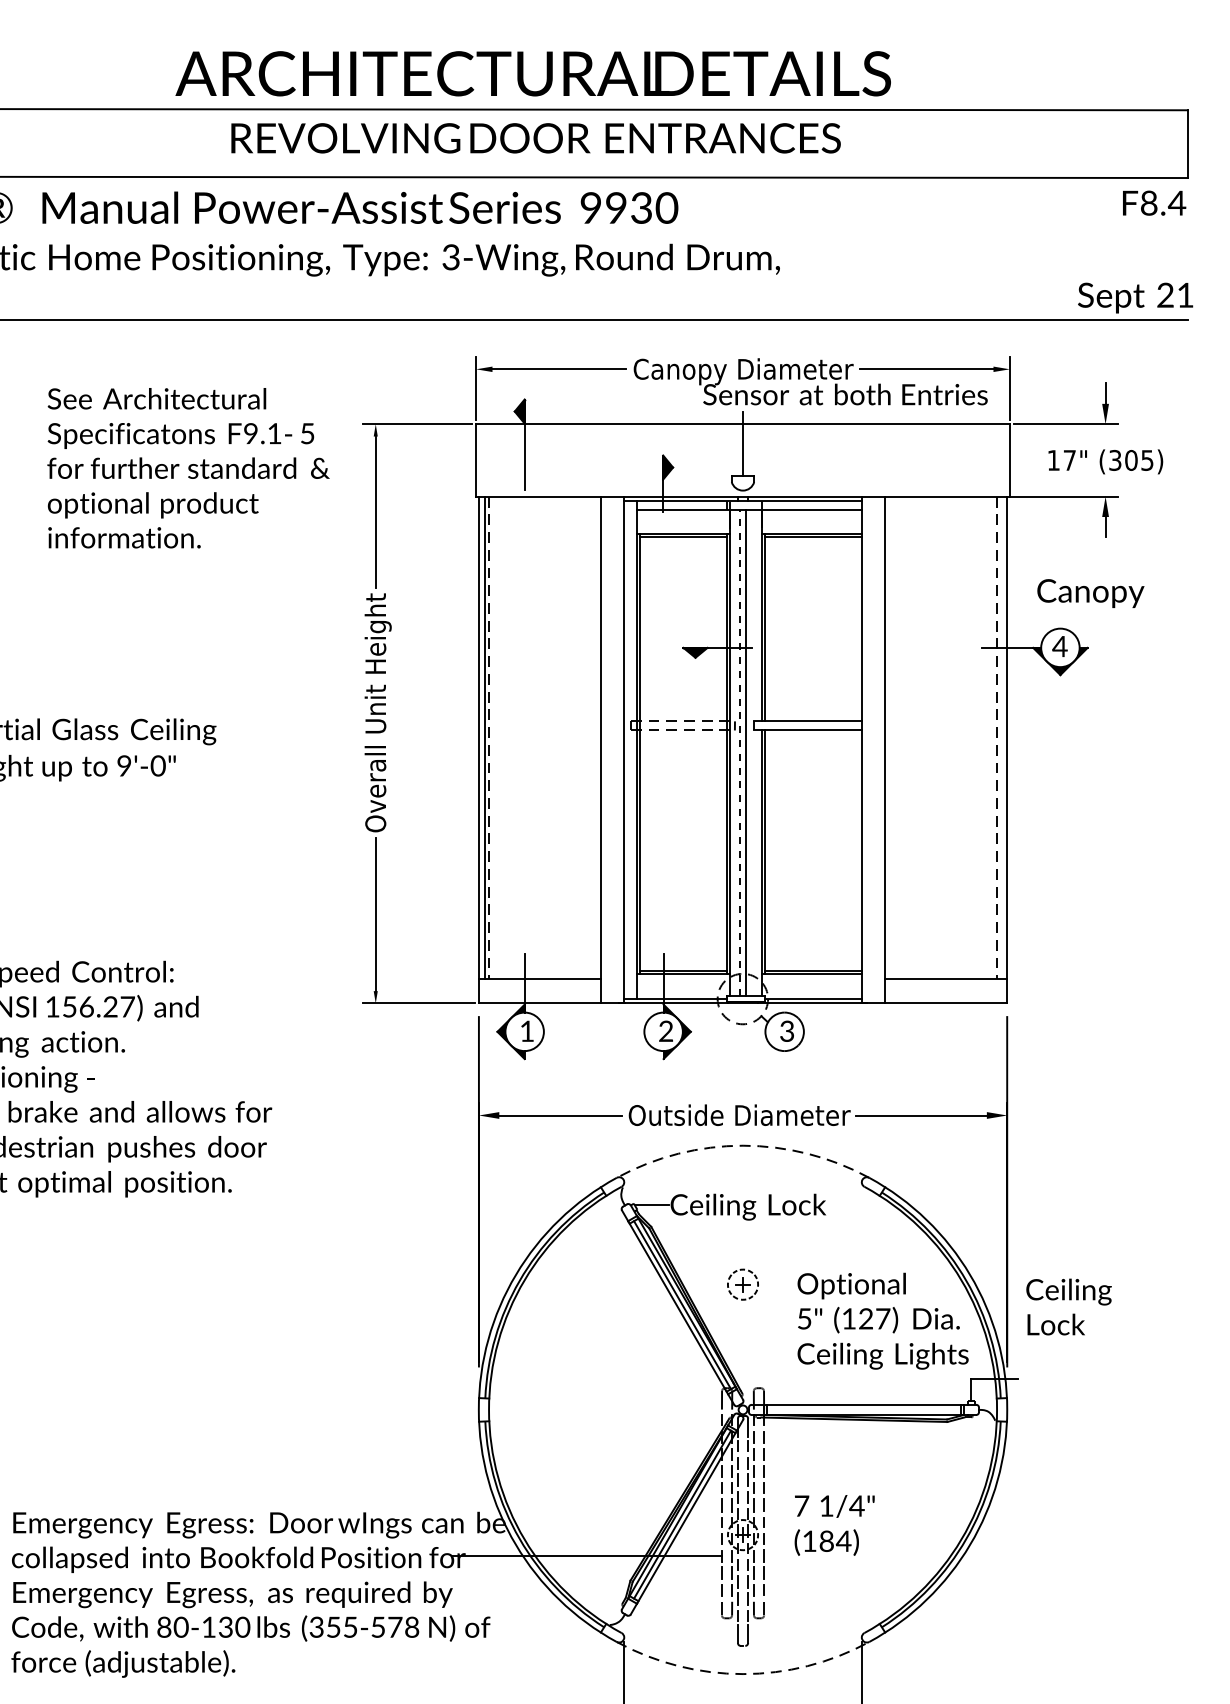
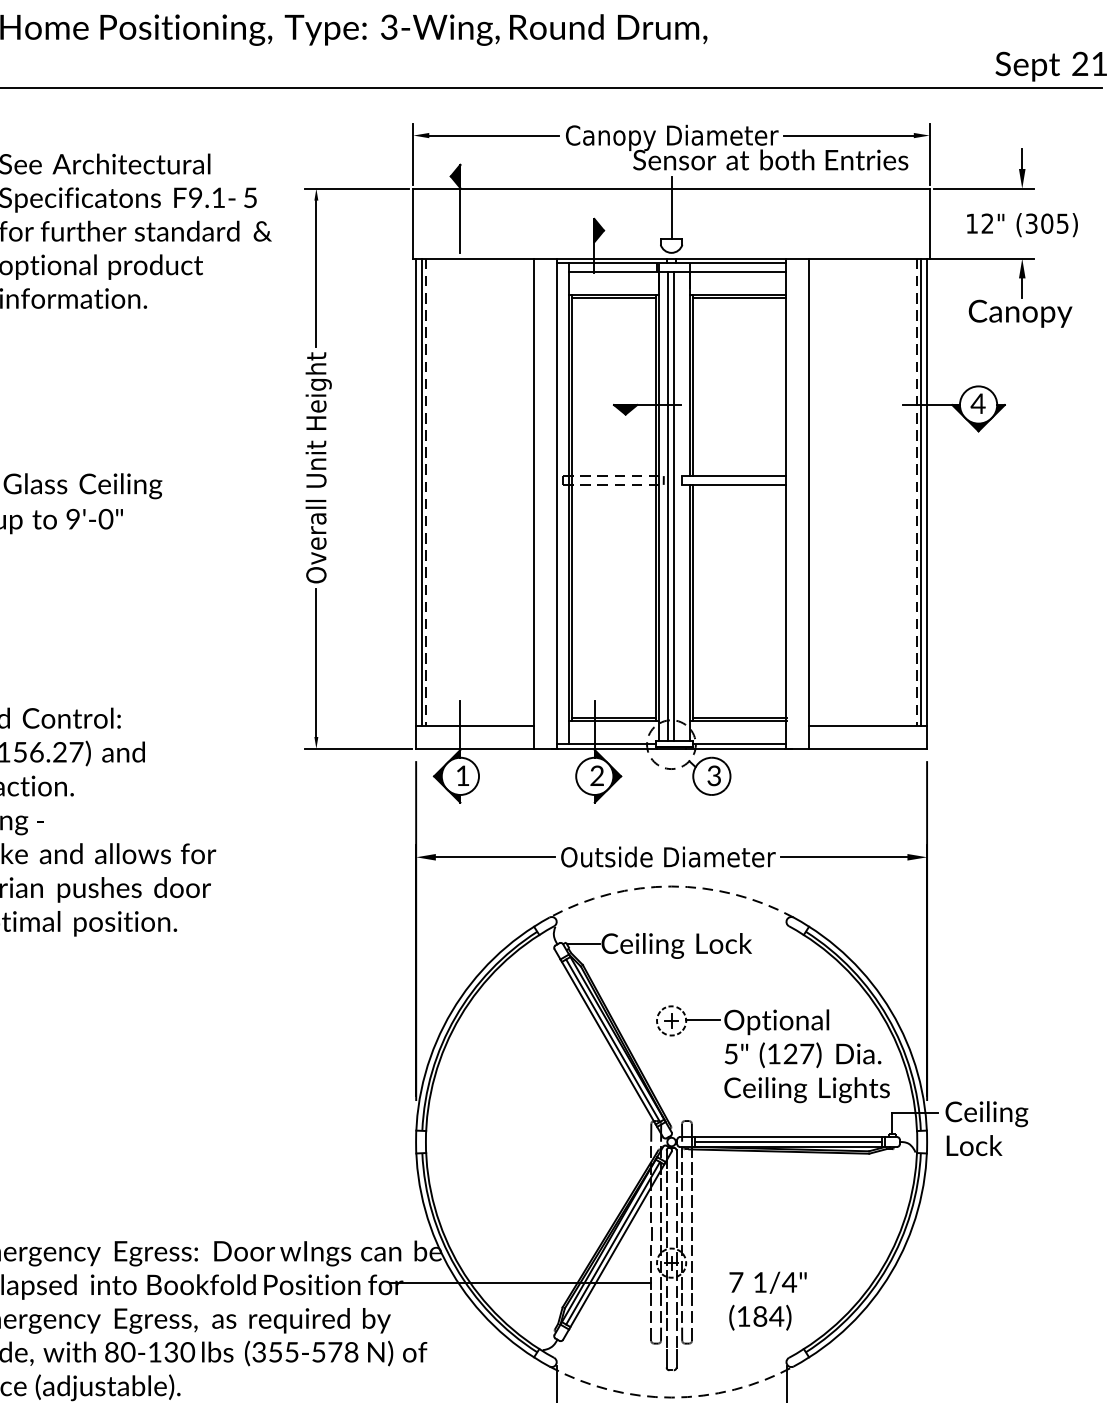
text: (1069, 460) -> (987, 223), 17" -> 12"
text: (1090, 593) -> (1020, 313), moved
line: (1000, 737) -> (920, 491), added
line: (739, 753) -> (668, 507), dashed -> solid
line: (775, 1284) -> (702, 1020), added
text: (1068, 1306) -> (986, 1128), moved
line: (863, 1409) -> (788, 1141), added
text: (834, 1525) -> (767, 1301), moved

